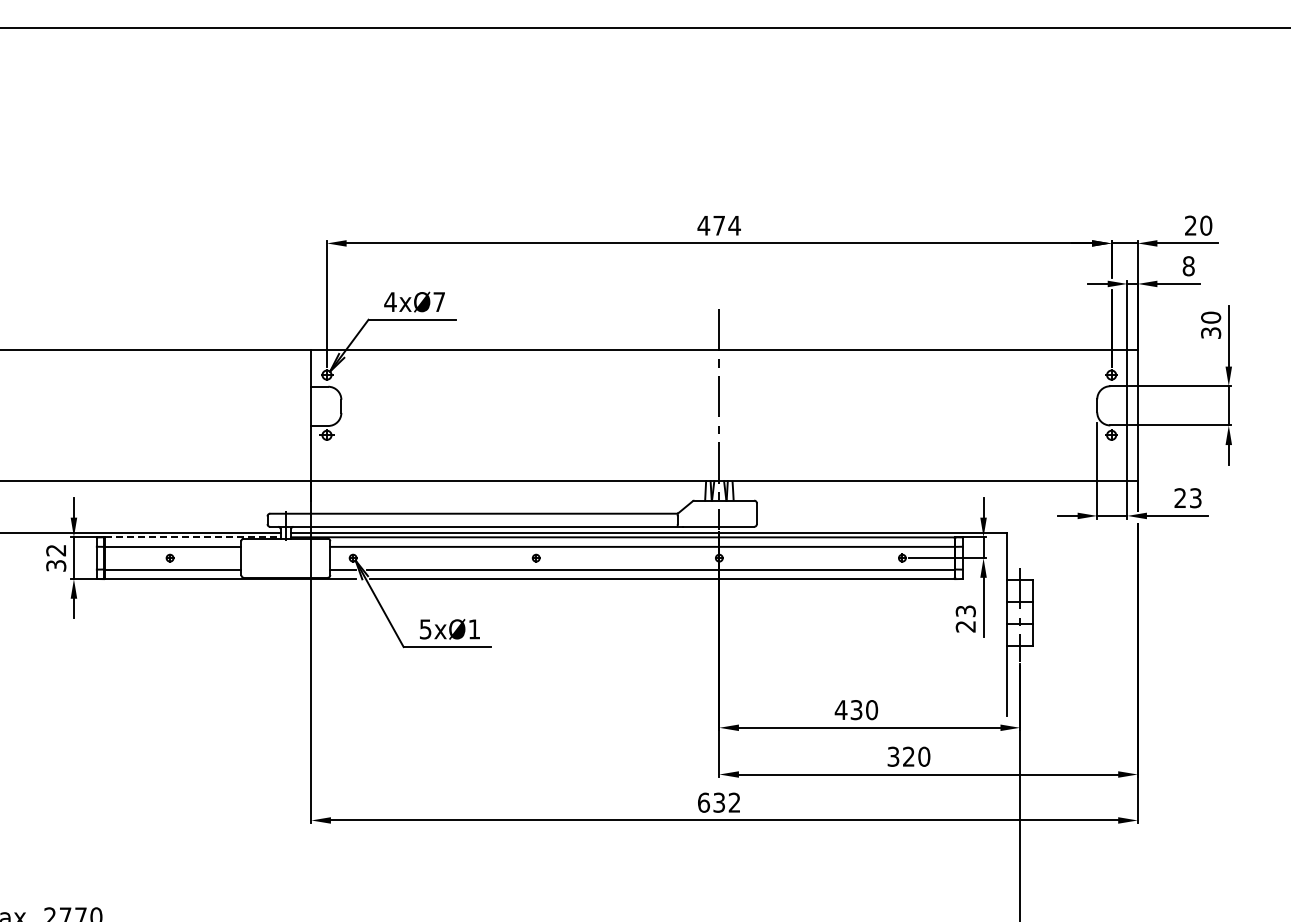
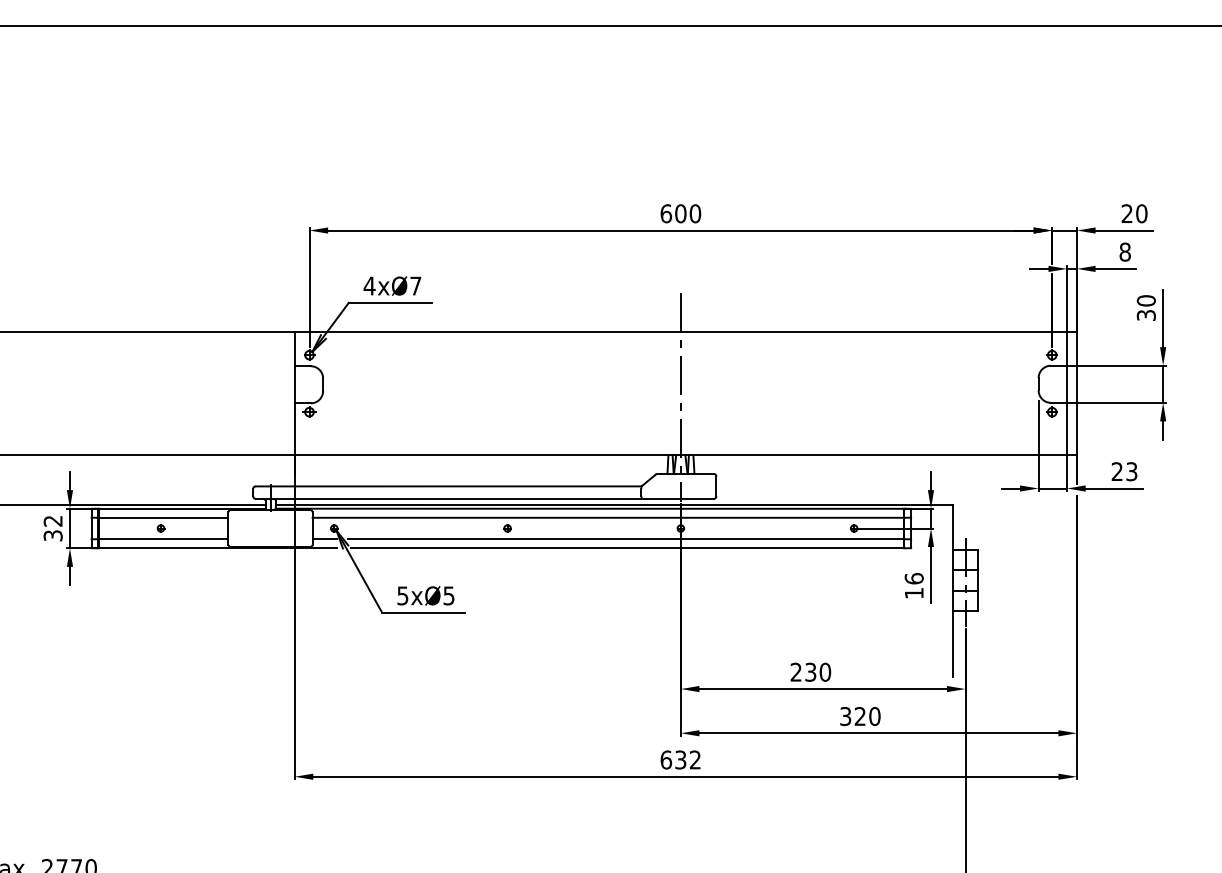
text: (718, 225) -> (680, 213), 474 -> 600
line: (192, 537) -> (182, 508), dashed -> solid
text: (965, 618) -> (913, 585), 23 -> 16
text: (473, 629) -> (448, 596), 5xØ1 -> 5xØ5
text: (840, 709) -> (795, 671), 430 -> 230

